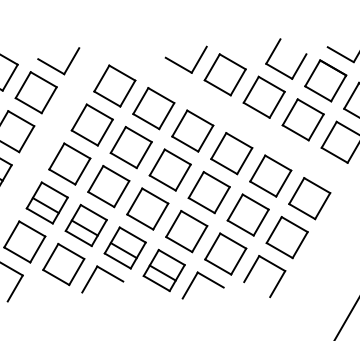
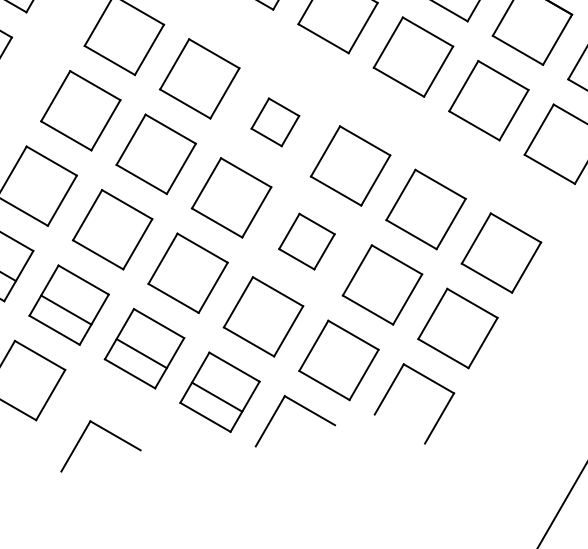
part: (192, 130) -> (274, 121), size x0.6
part: (208, 192) -> (305, 241), size x0.7
part: (105, 272) -> (106, 432), moved

